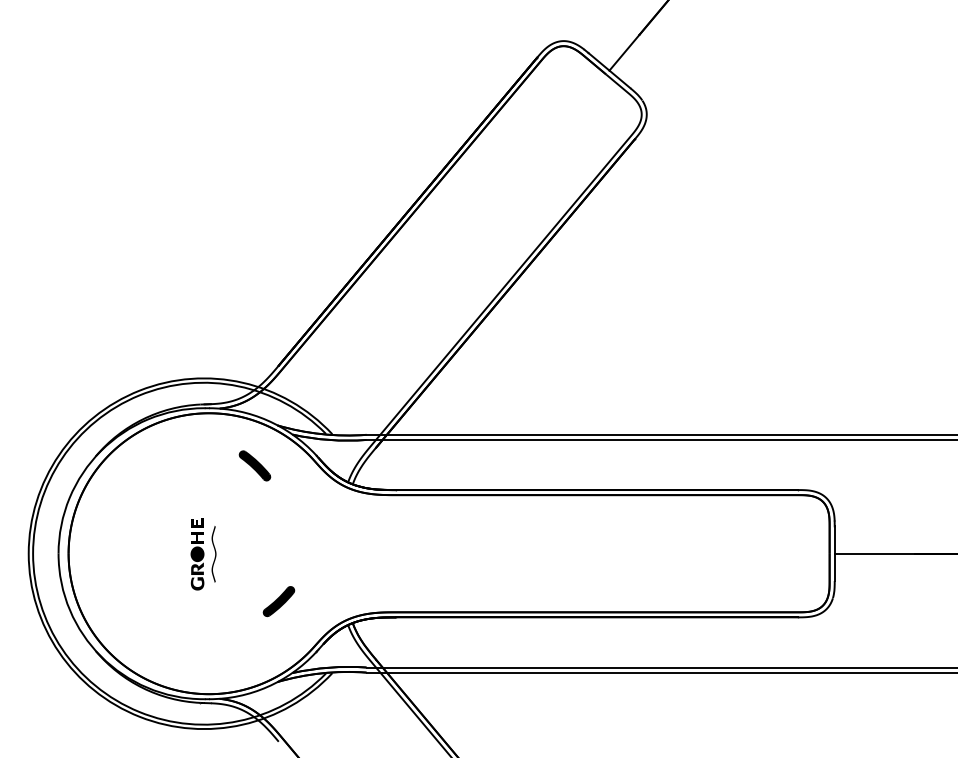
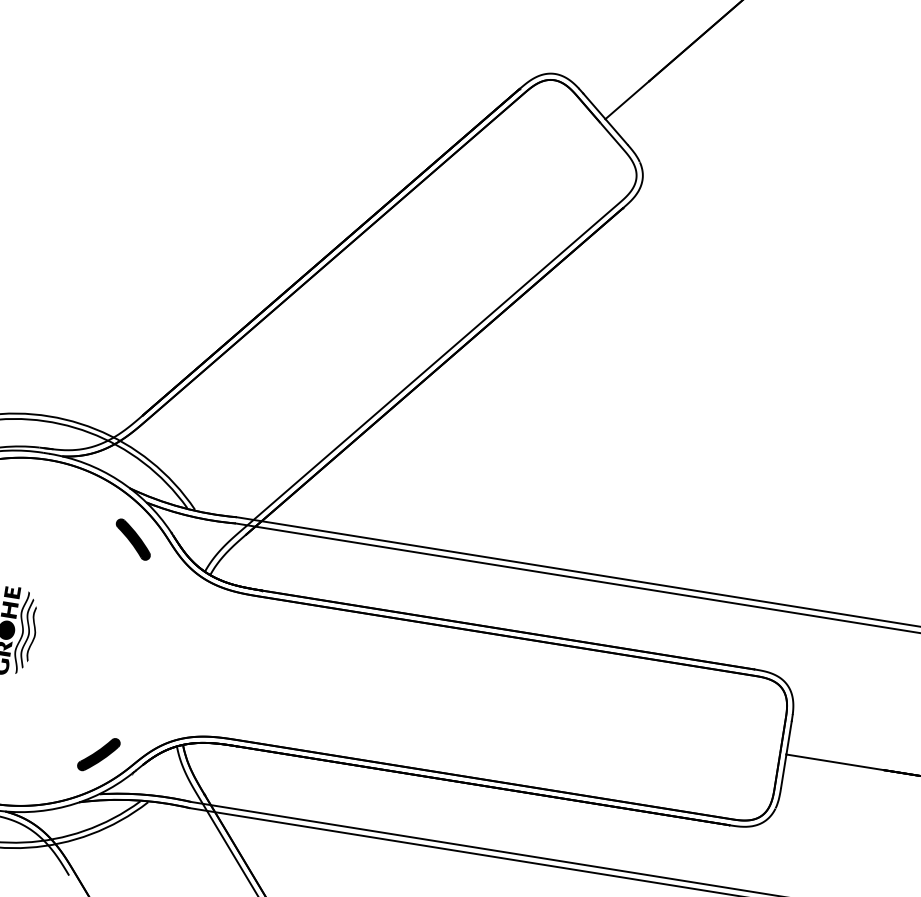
part: (254, 465) -> (132, 539), moved
fill: (208, 554) -> (19, 632), added
fill: (218, 554) -> (32, 634), added
part: (278, 601) -> (98, 754), moved

